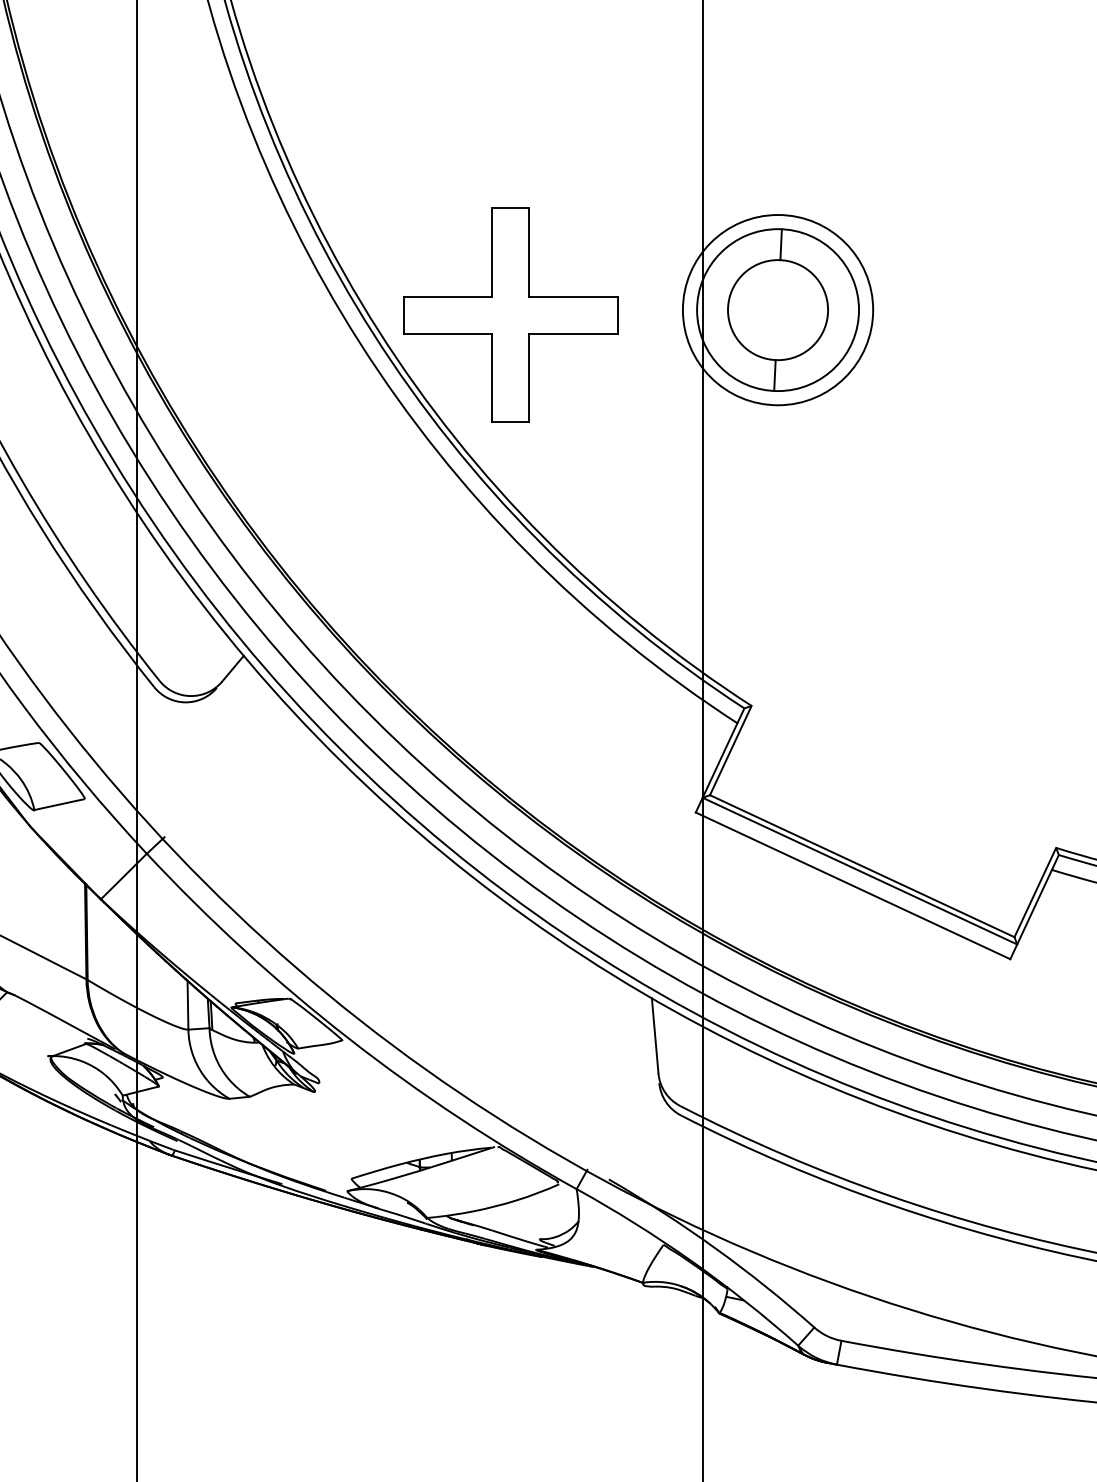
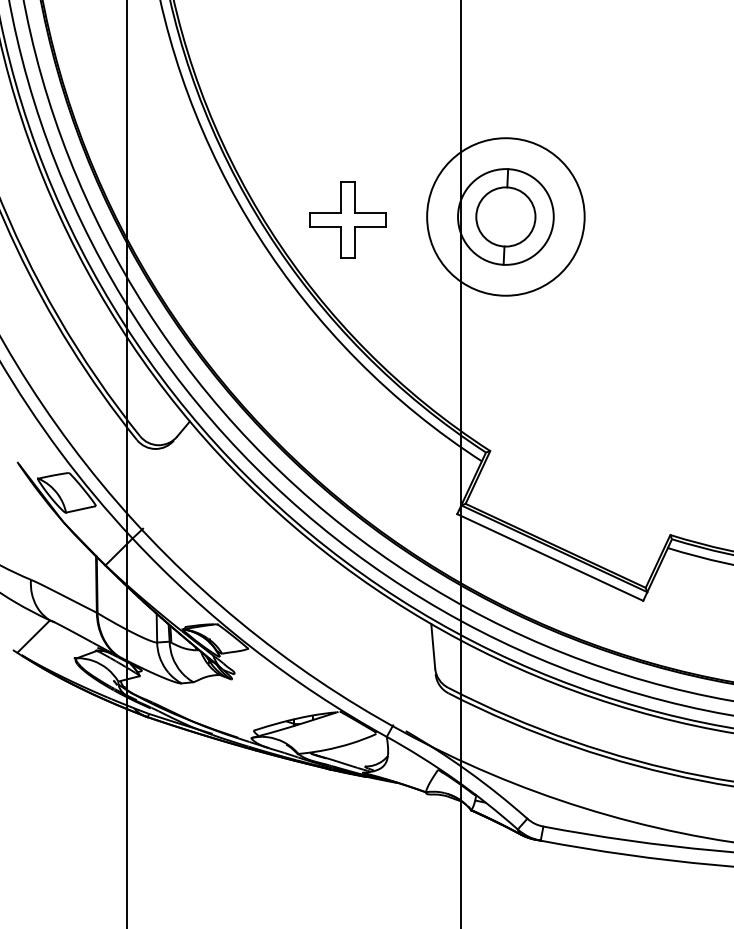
circle: (777, 309) -> (505, 216), size x1.4
part: (510, 314) -> (347, 219), size x0.6

